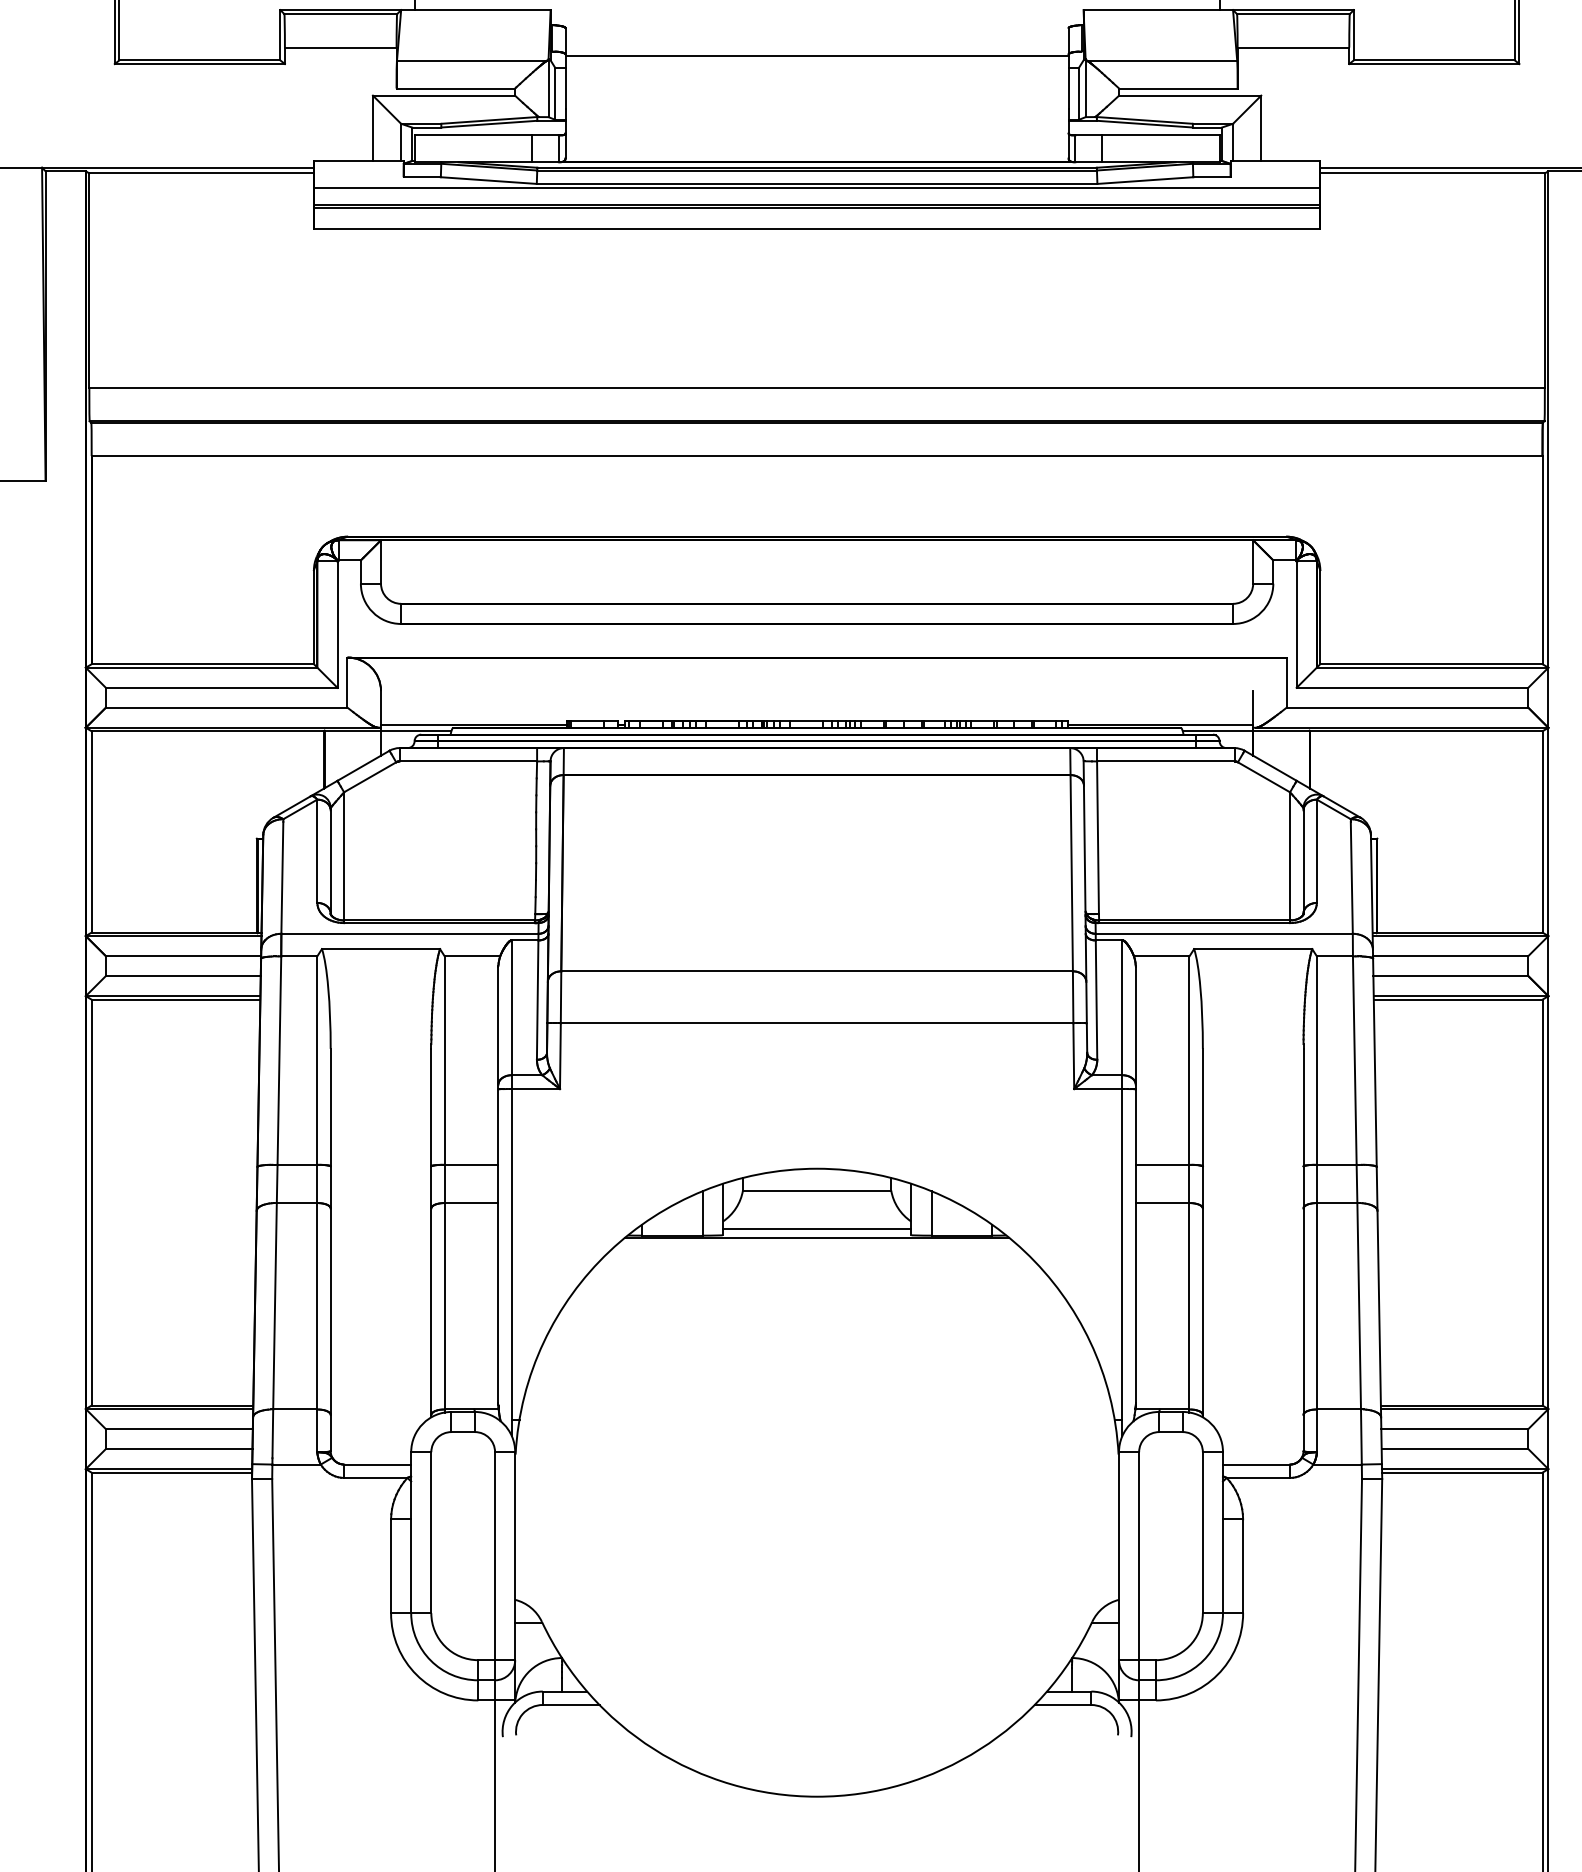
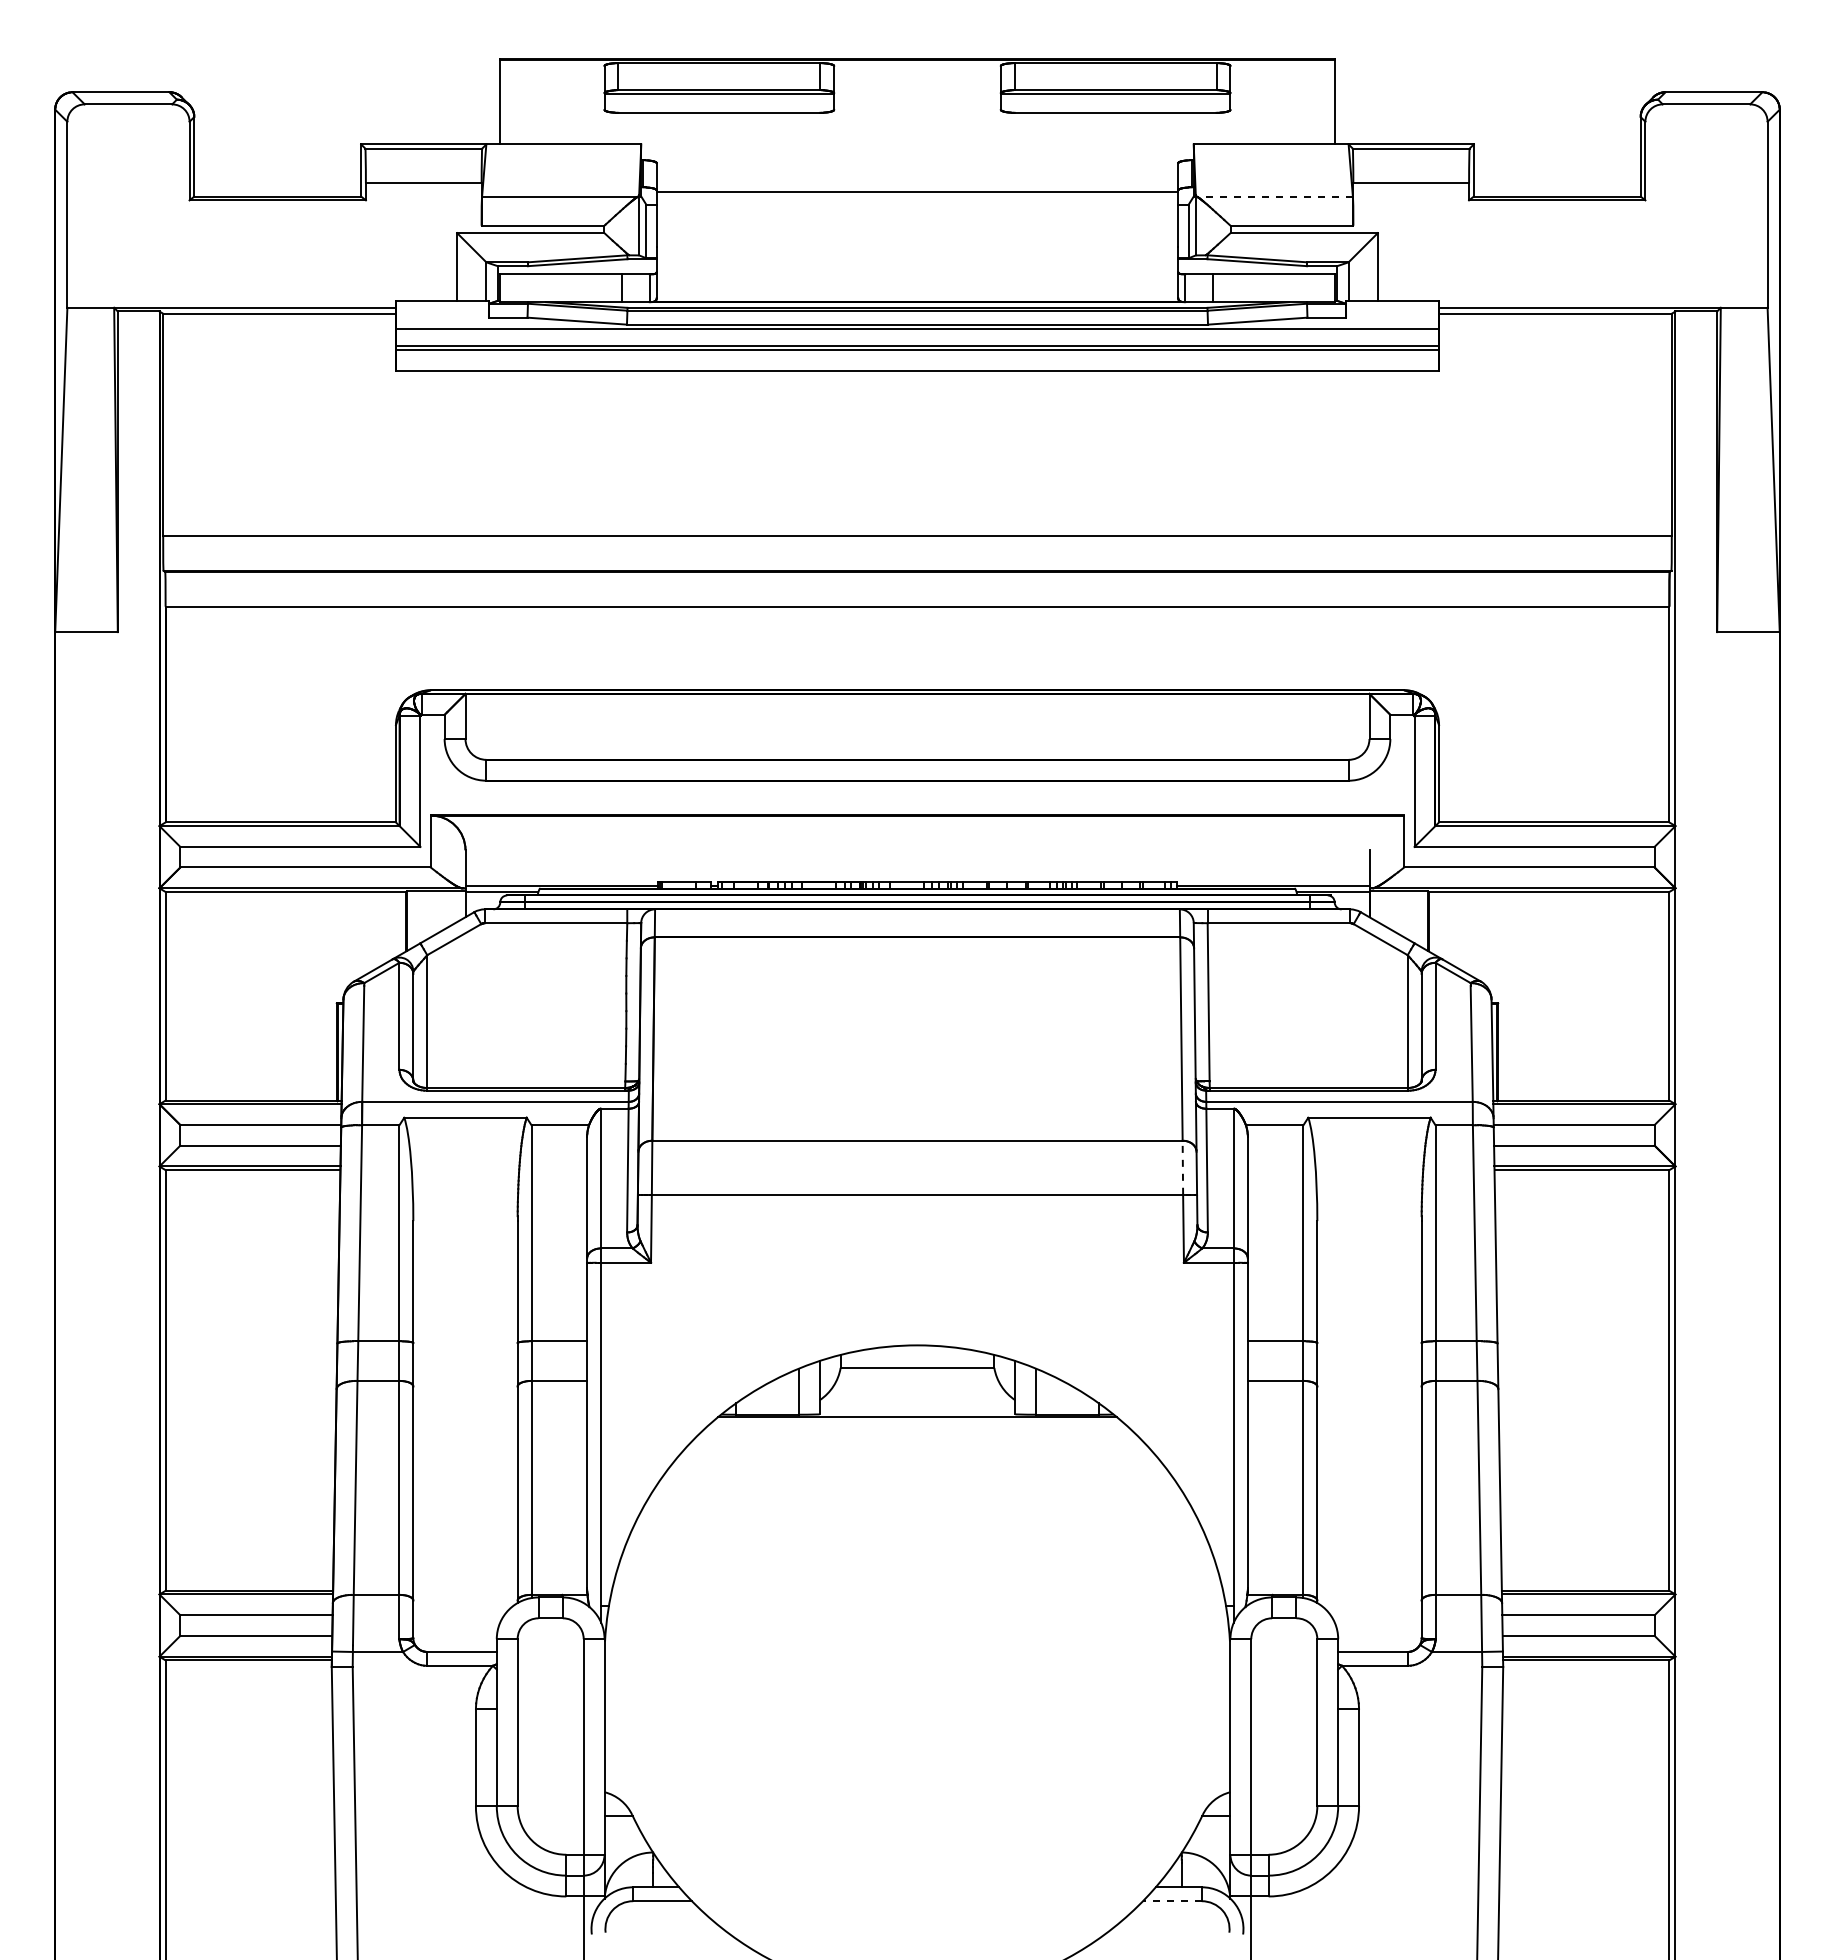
line: (1162, 61) -> (1275, 197), solid -> dashed
line: (1072, 997) -> (1182, 1167), solid -> dashed
line: (817, 1228) -> (917, 1407), removed
line: (1062, 1705) -> (1171, 1901), solid -> dashed

